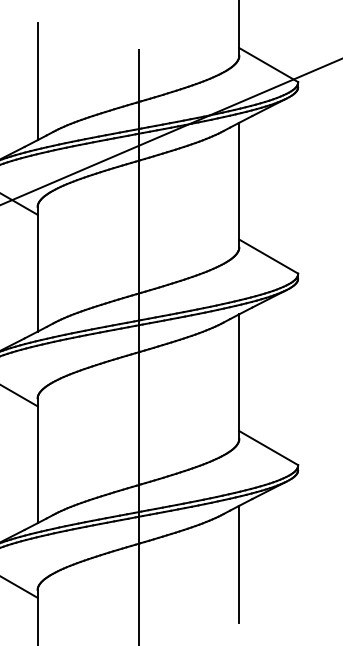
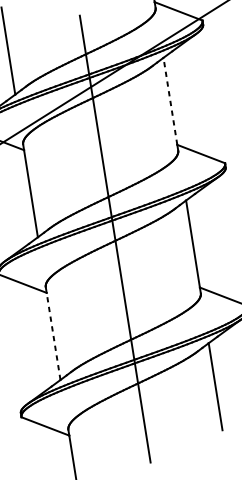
line: (239, 180) -> (170, 100), solid -> dashed
line: (37, 464) -> (53, 336), solid -> dashed

